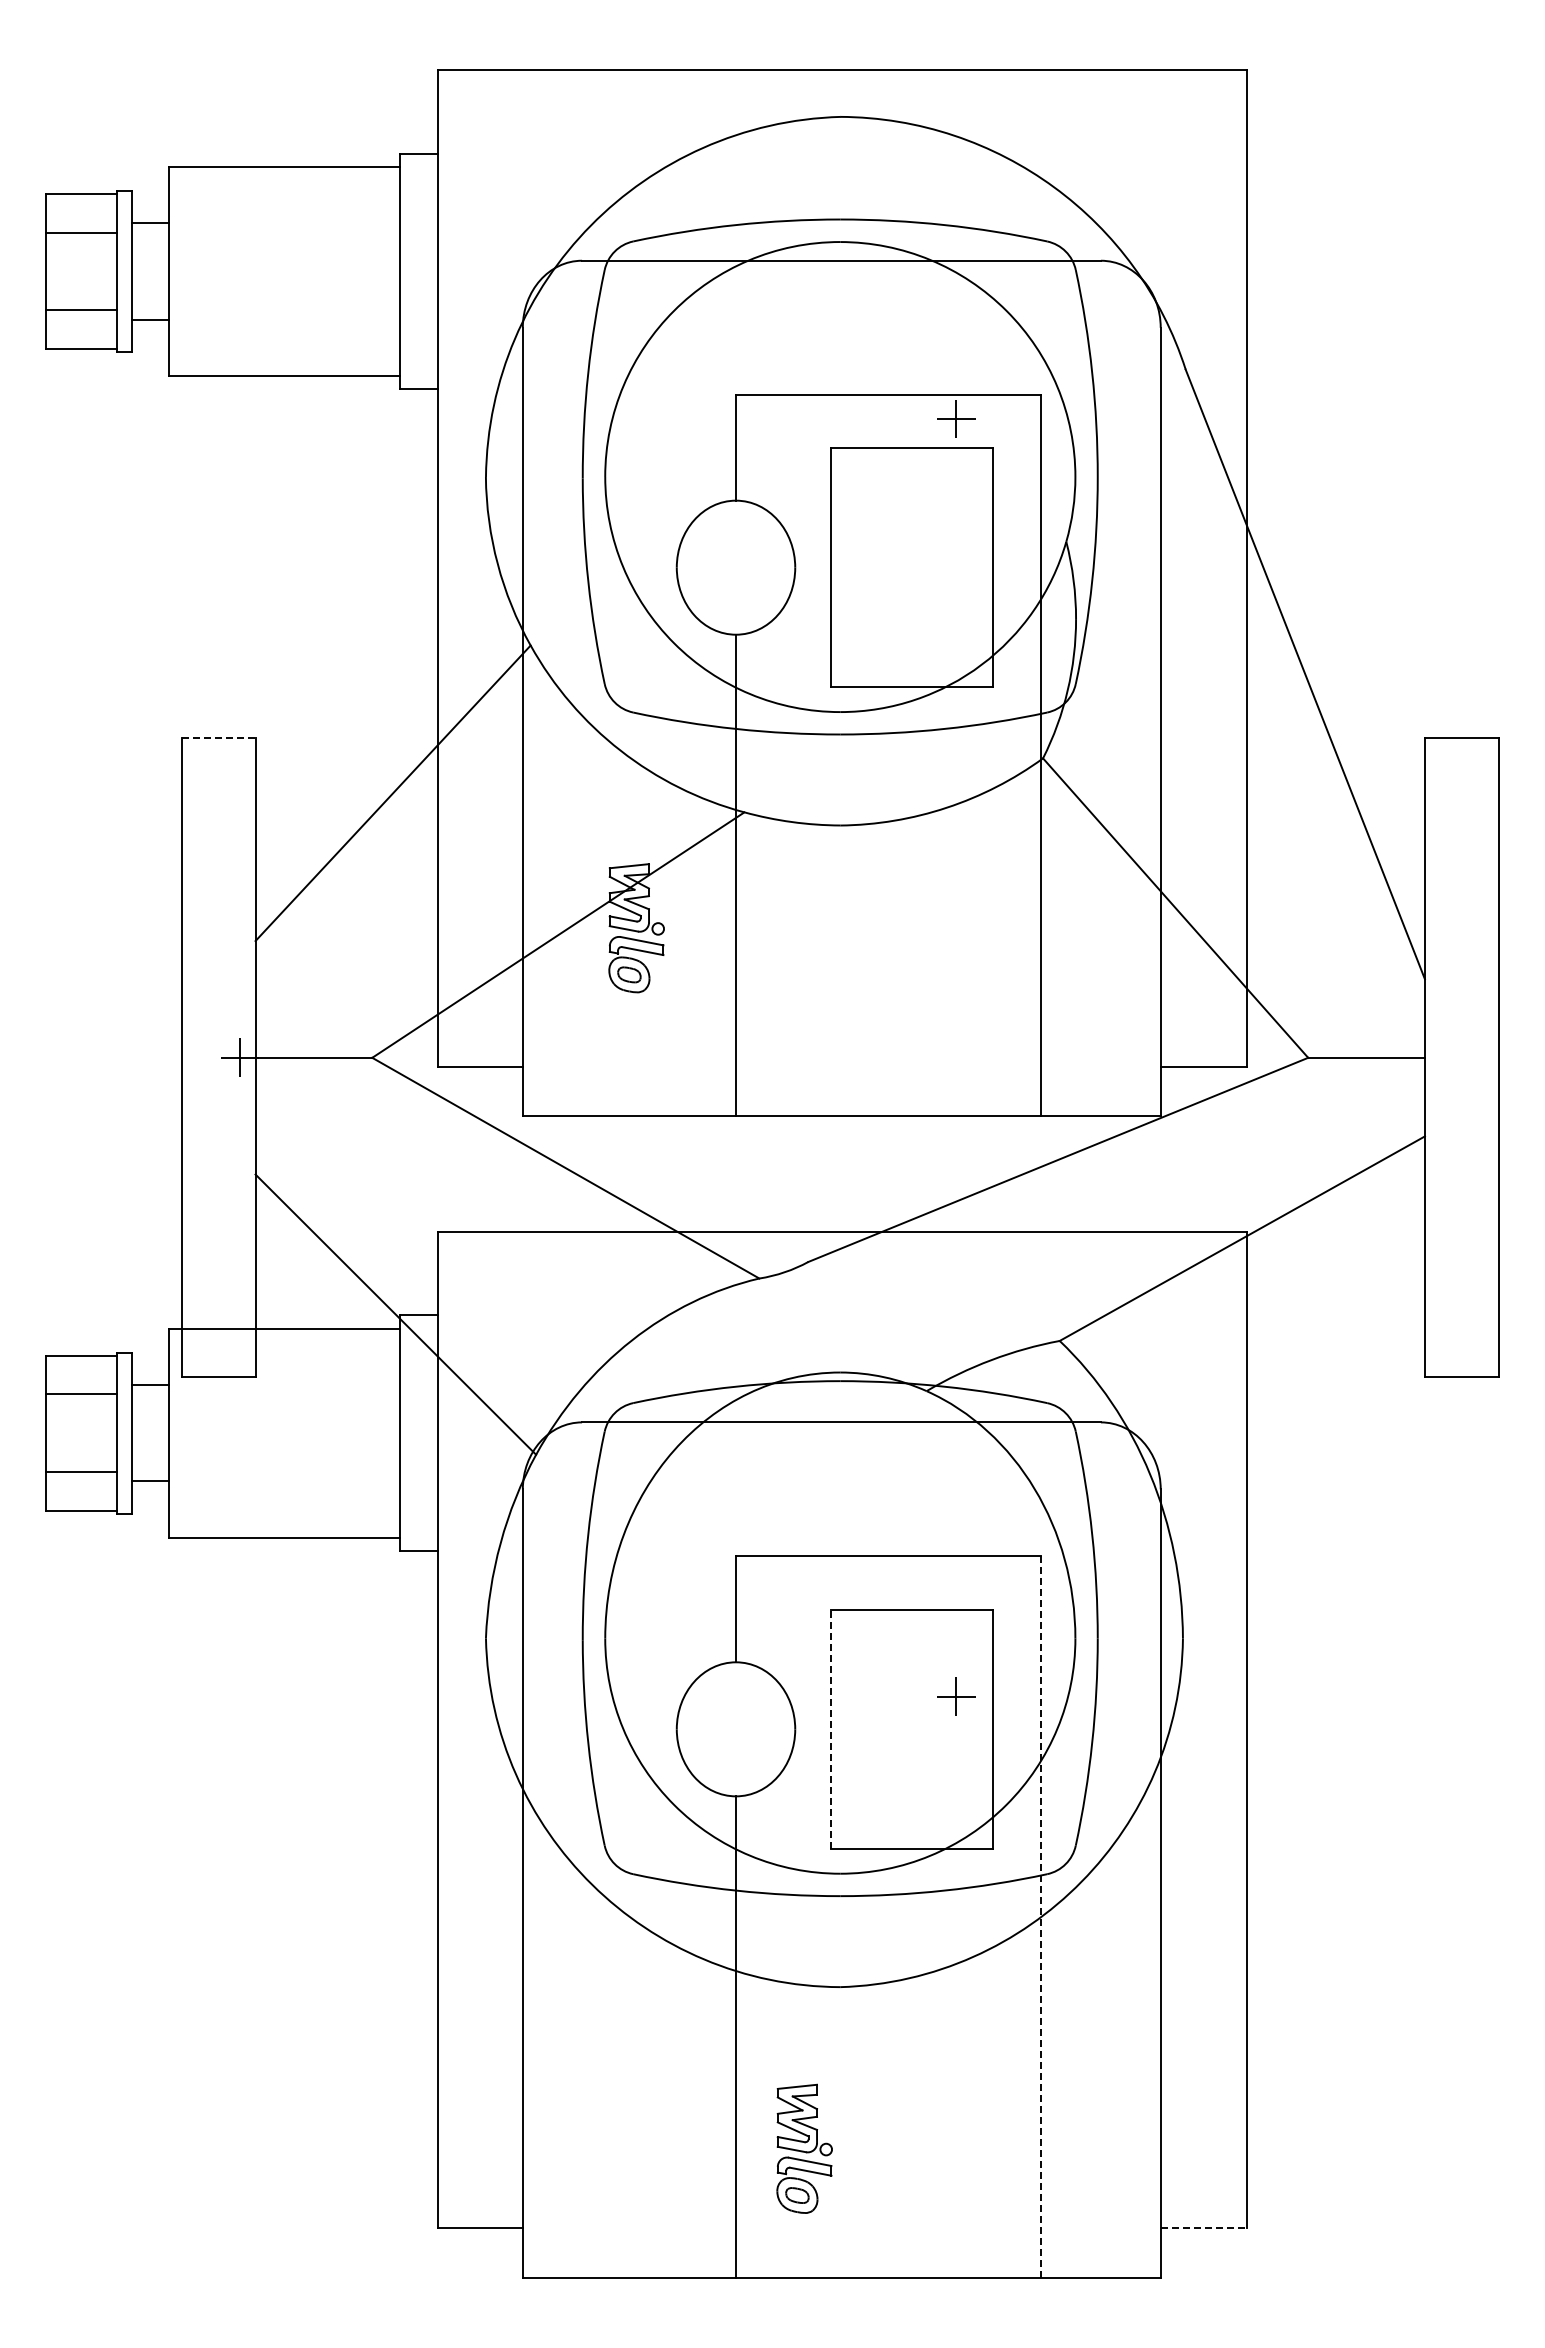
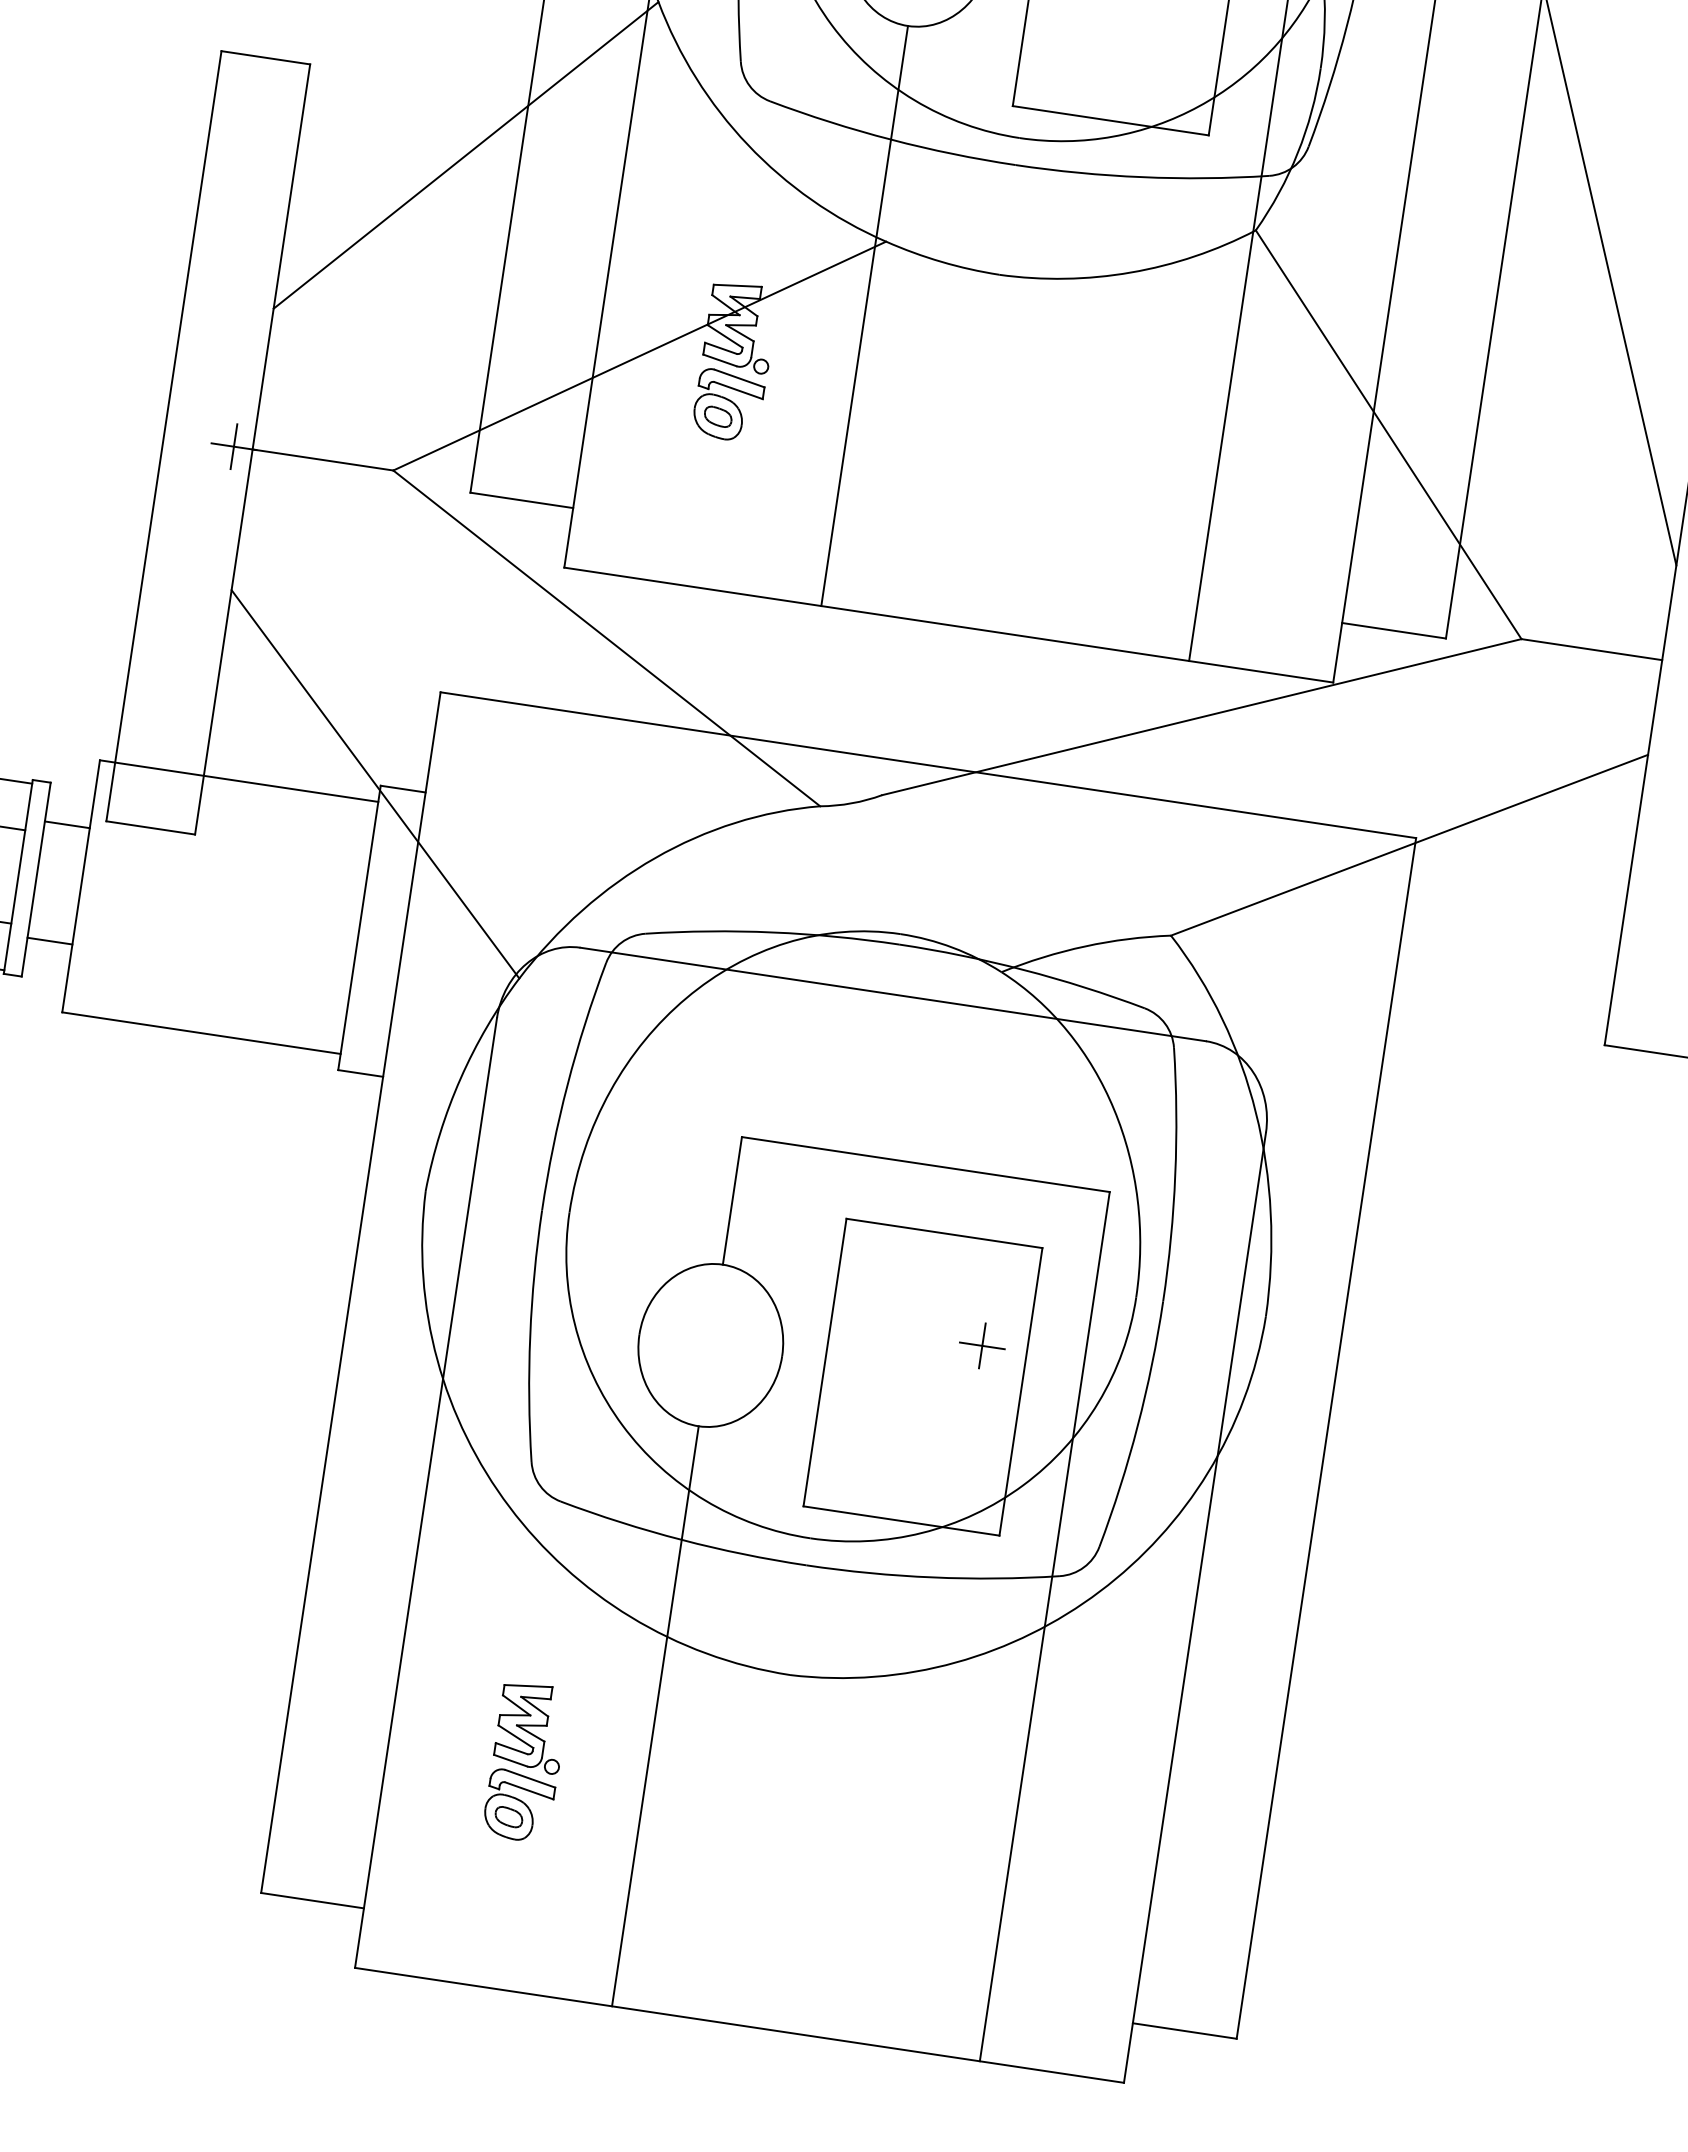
line: (218, 738) -> (265, 57), dashed -> solid
line: (830, 1728) -> (824, 1361), dashed -> solid
line: (1041, 1917) -> (1045, 1627), dashed -> solid
part: (804, 2148) -> (525, 1761), moved
line: (1204, 2228) -> (1185, 2031), dashed -> solid

